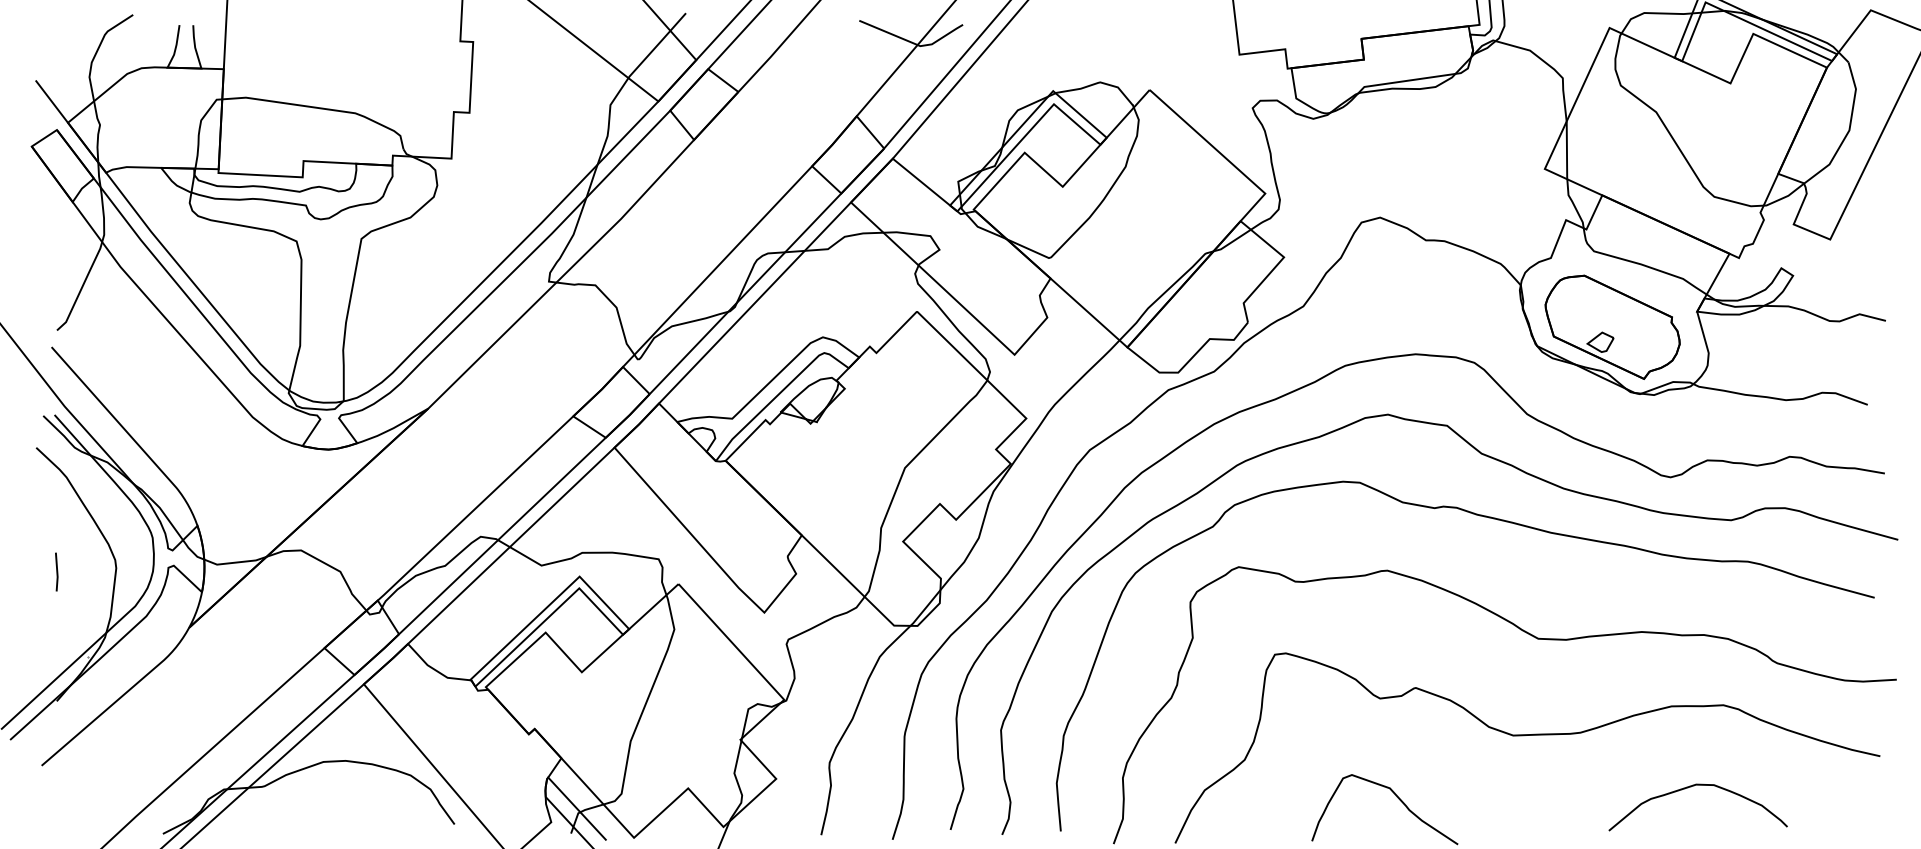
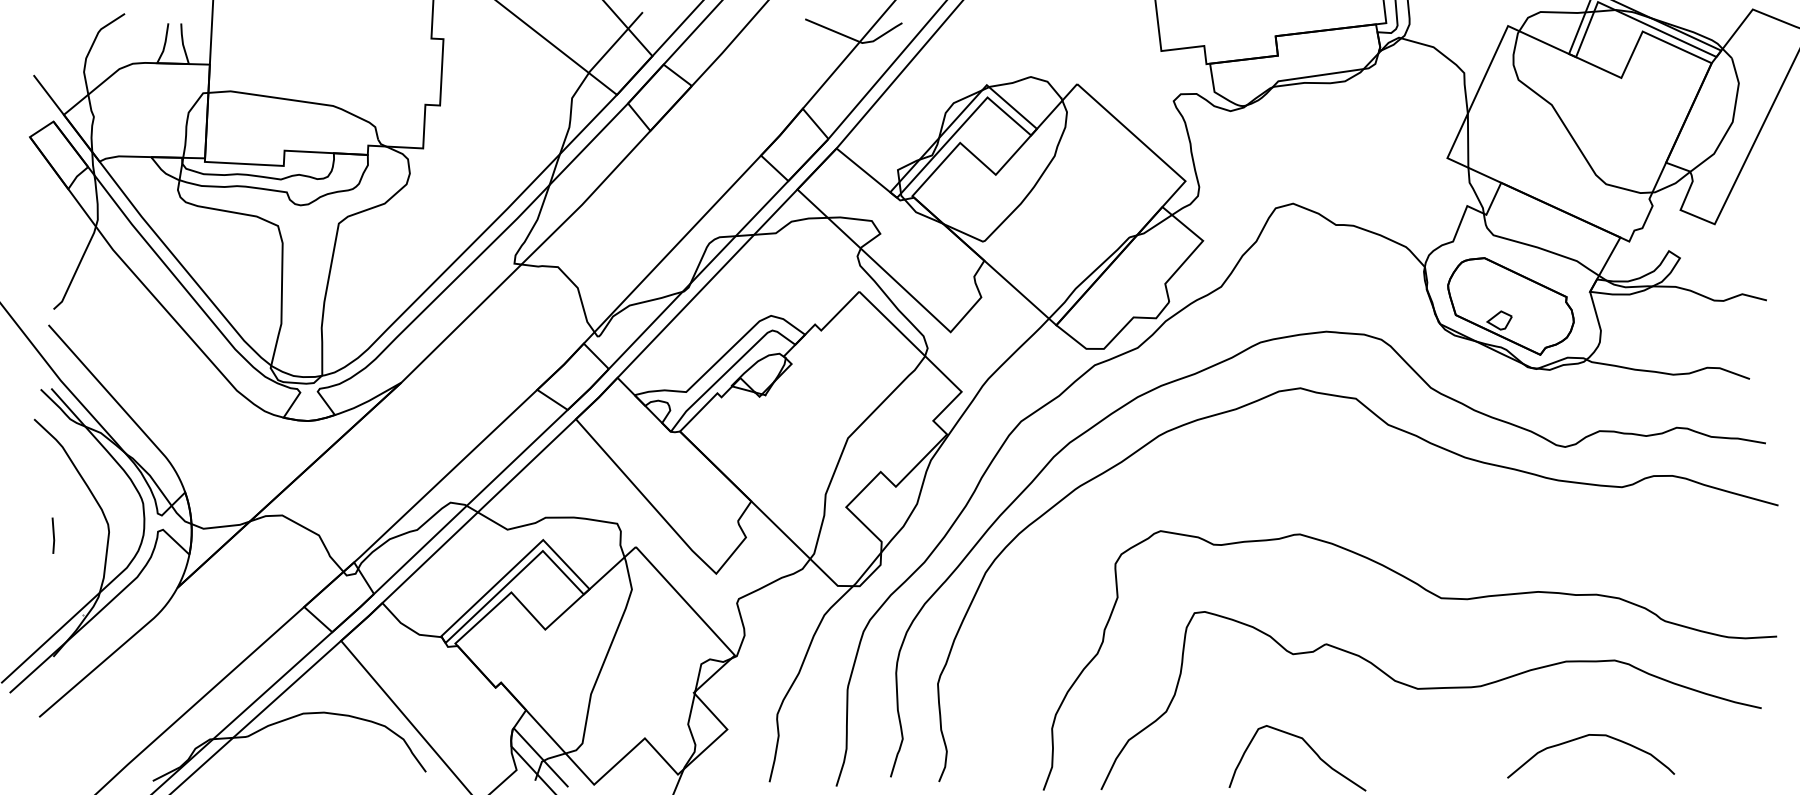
curve: (1497, 520) -> (1403, 487), removed

